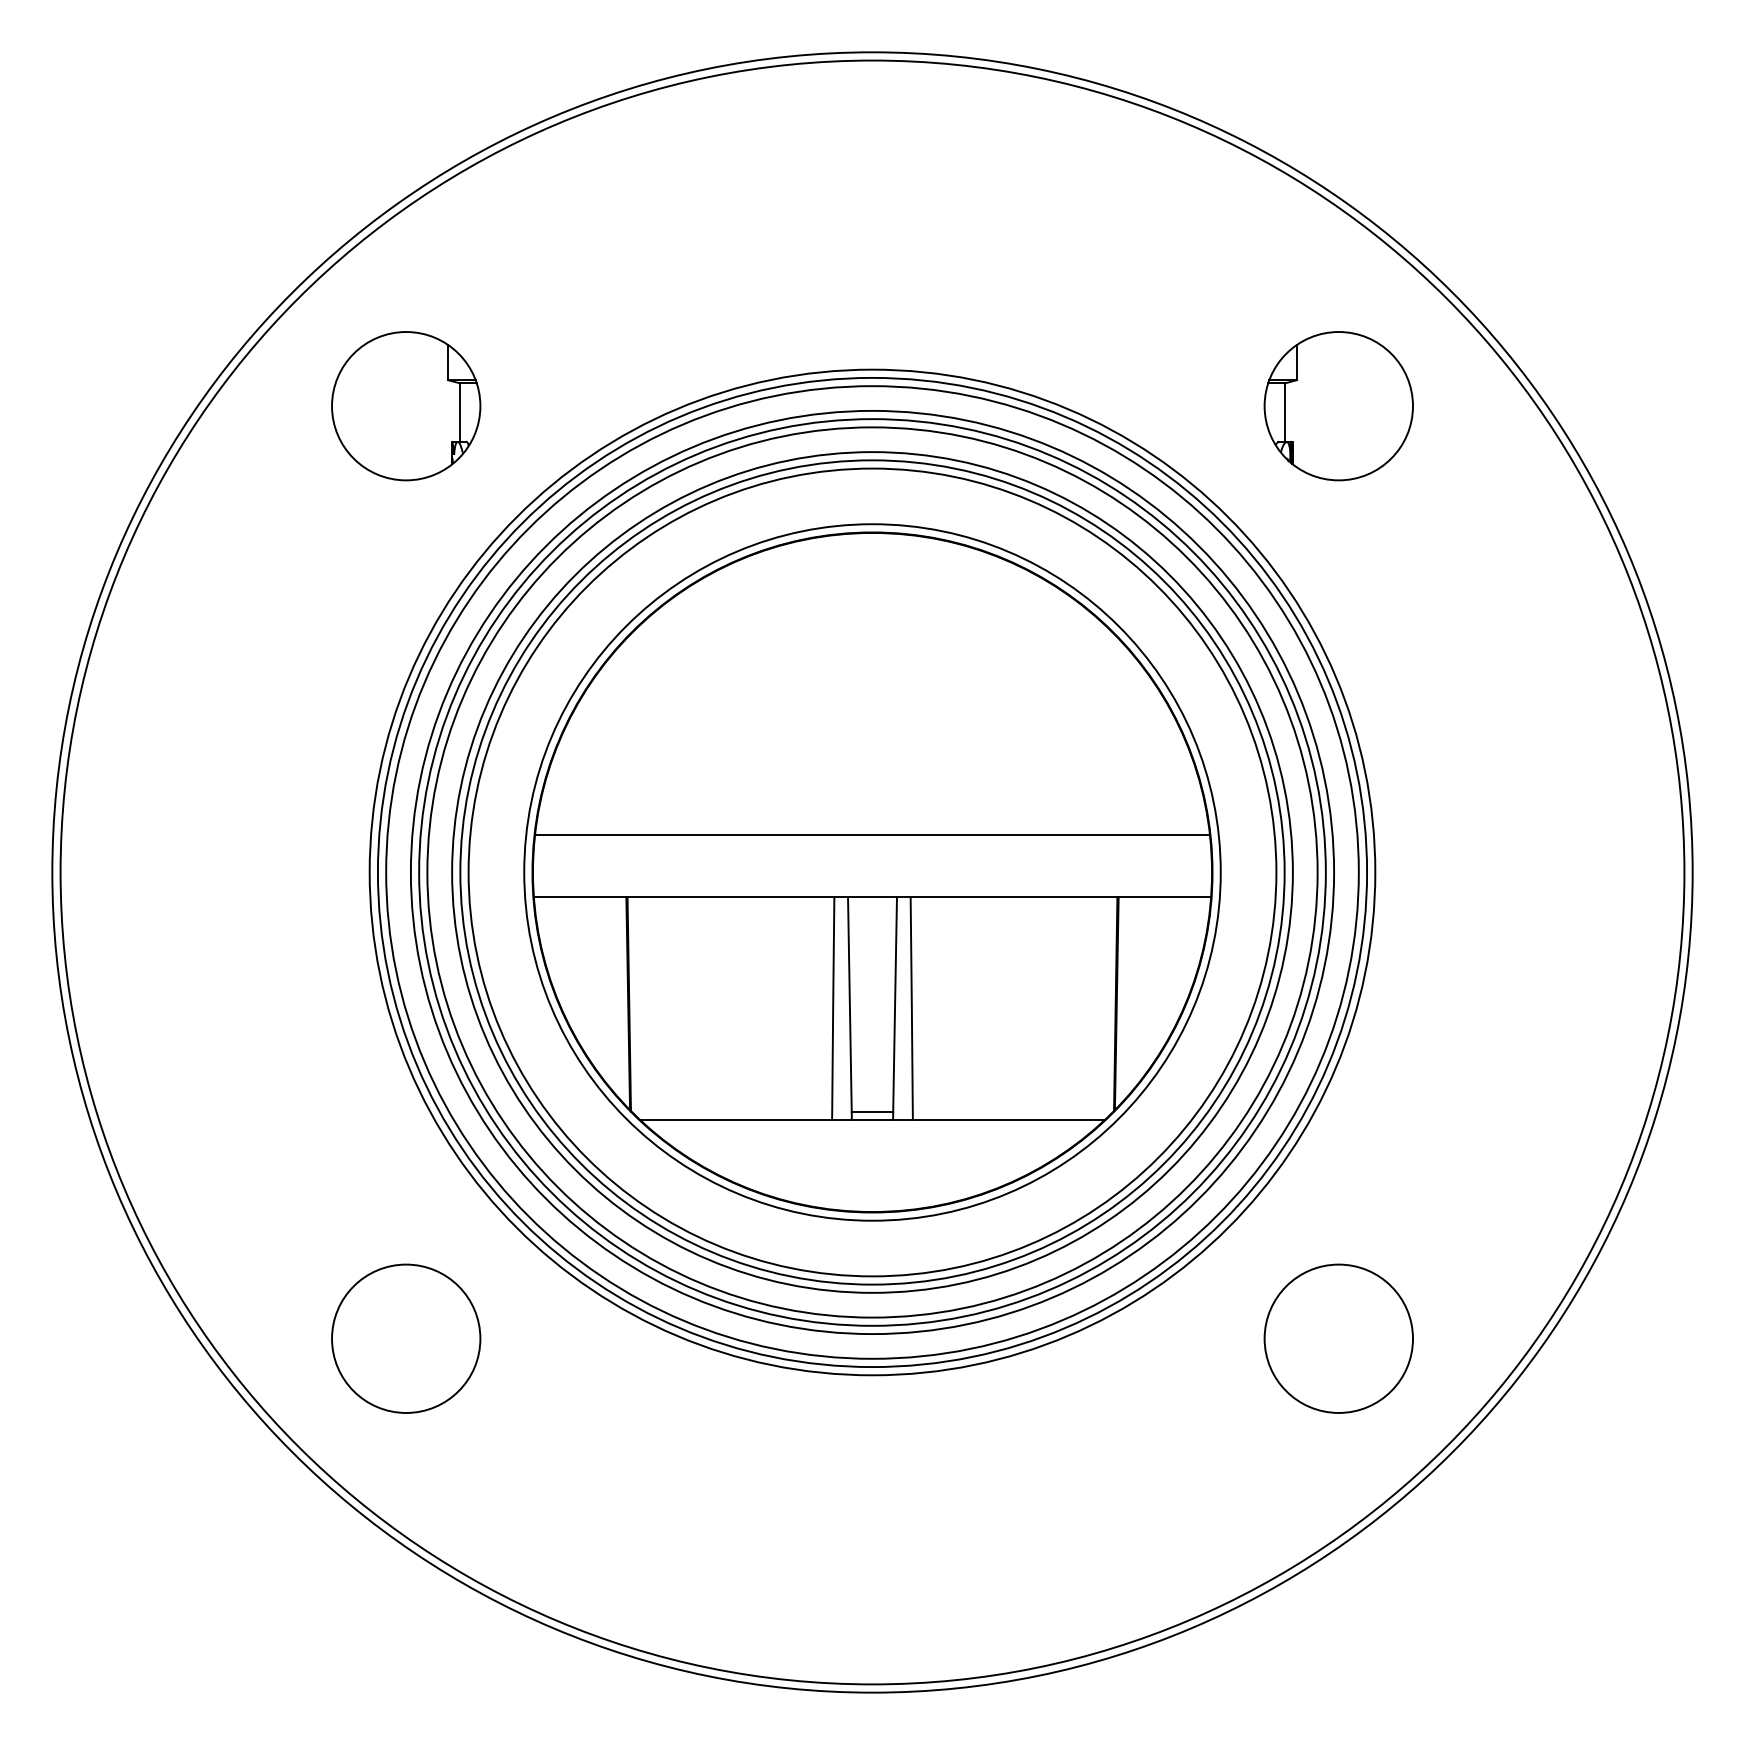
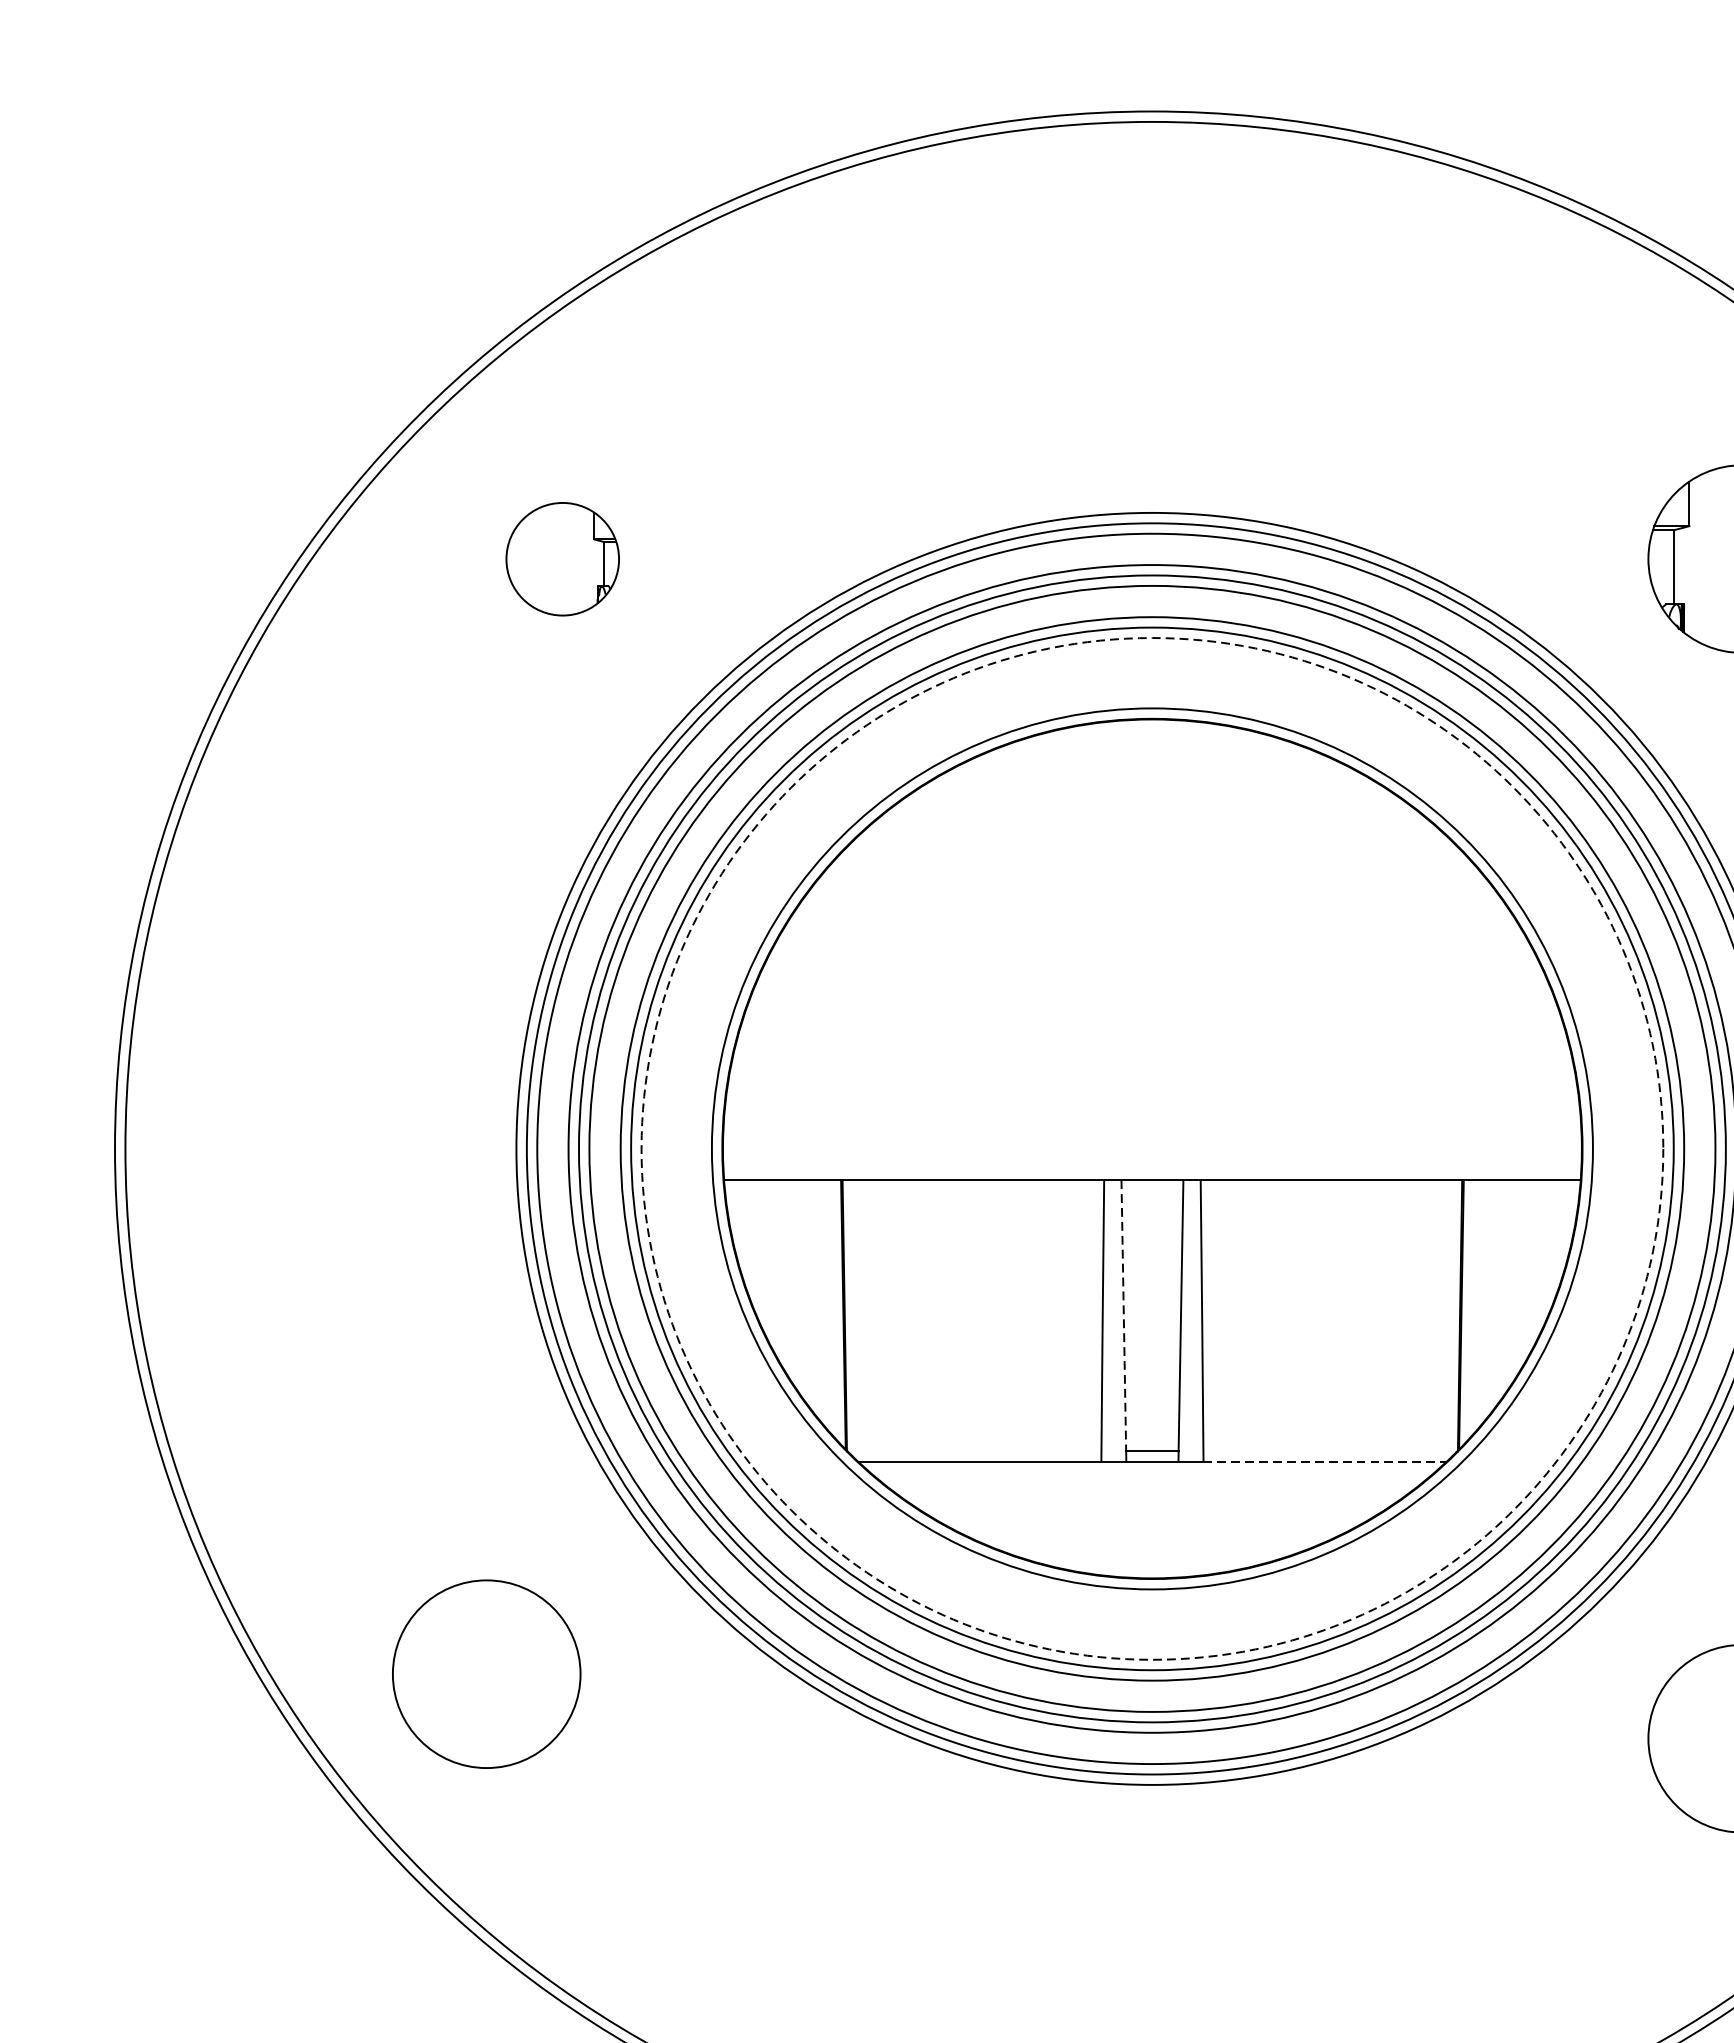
part: (406, 406) -> (562, 559), size x0.6
line: (872, 834) -> (1152, 1100), removed
circle: (872, 872) -> (1152, 1148), solid -> dashed
line: (849, 1004) -> (1123, 1315), solid -> dashed
line: (1009, 1119) -> (1325, 1461), solid -> dashed
circle: (406, 1338) -> (487, 1673), moved

